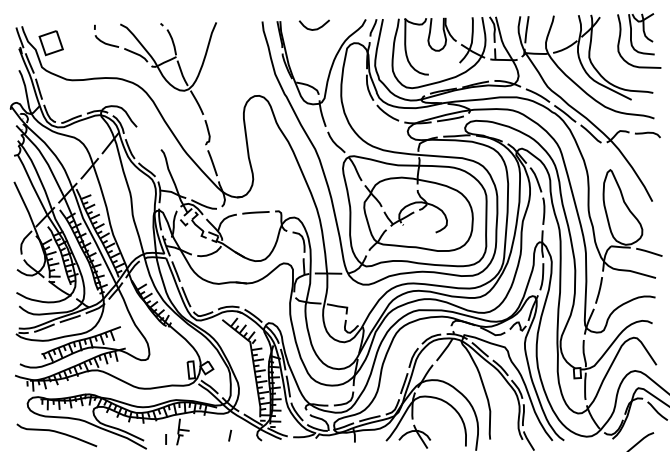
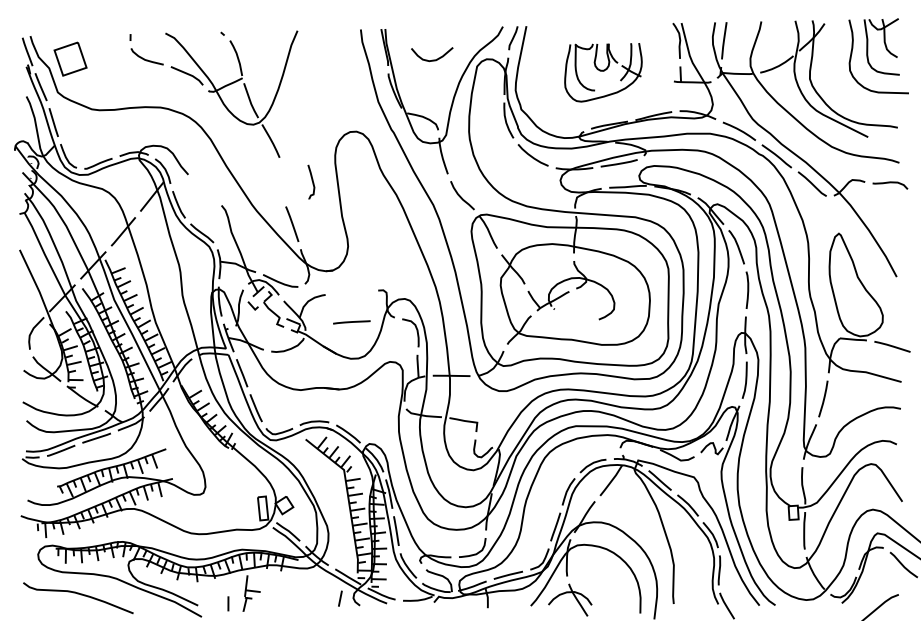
curve: (314, 28) -> (432, 59), moved
part: (439, 52) -> (603, 72), size x0.6
curve: (207, 131) -> (311, 180), moved
line: (255, 212) -> (351, 322), moved
line: (230, 435) -> (340, 598), moved

